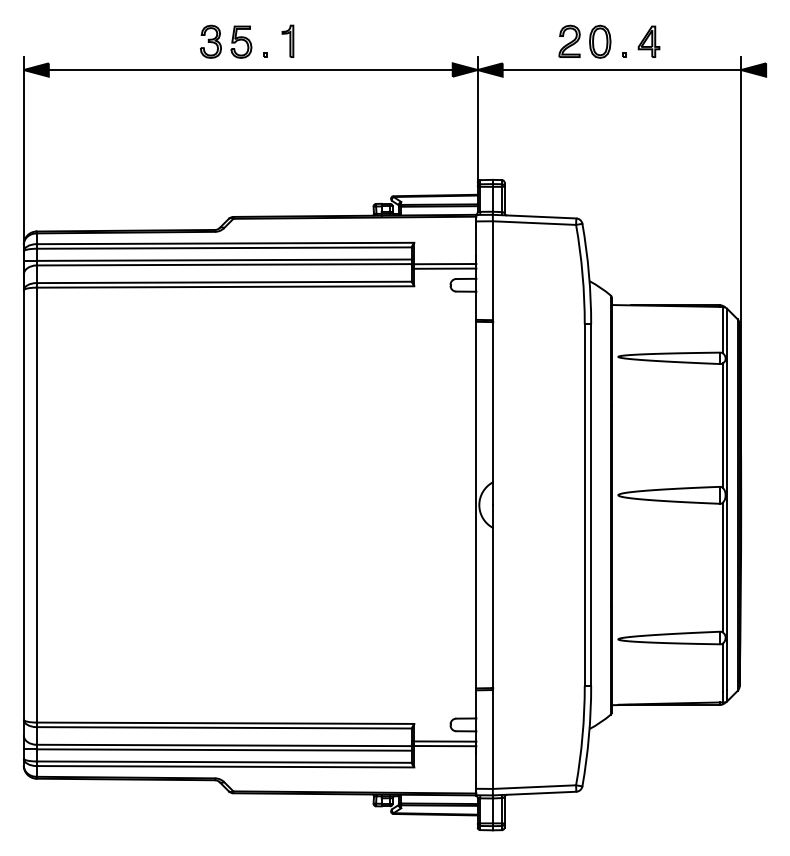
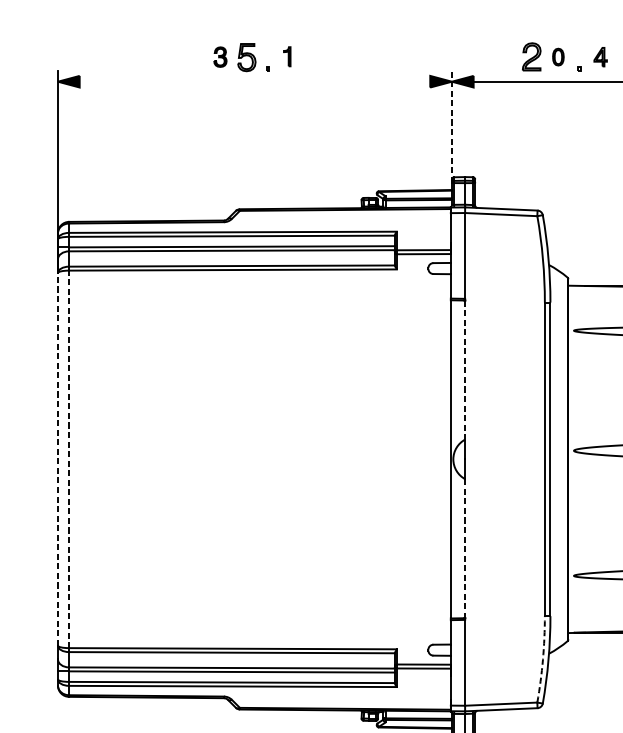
part: (287, 40) -> (286, 56), size x0.7
part: (210, 41) -> (220, 56), size x0.7
part: (600, 41) -> (558, 56), size x0.6
part: (648, 41) -> (600, 56), size x0.7
line: (250, 70) -> (254, 82), removed
line: (477, 121) -> (451, 126), solid -> dashed
line: (493, 402) -> (465, 370), solid -> dashed
line: (36, 504) -> (68, 458), solid -> dashed
line: (23, 505) -> (57, 459), solid -> dashed
line: (493, 608) -> (465, 549), solid -> dashed
arc: (582, 735) -> (542, 659), solid -> dashed

